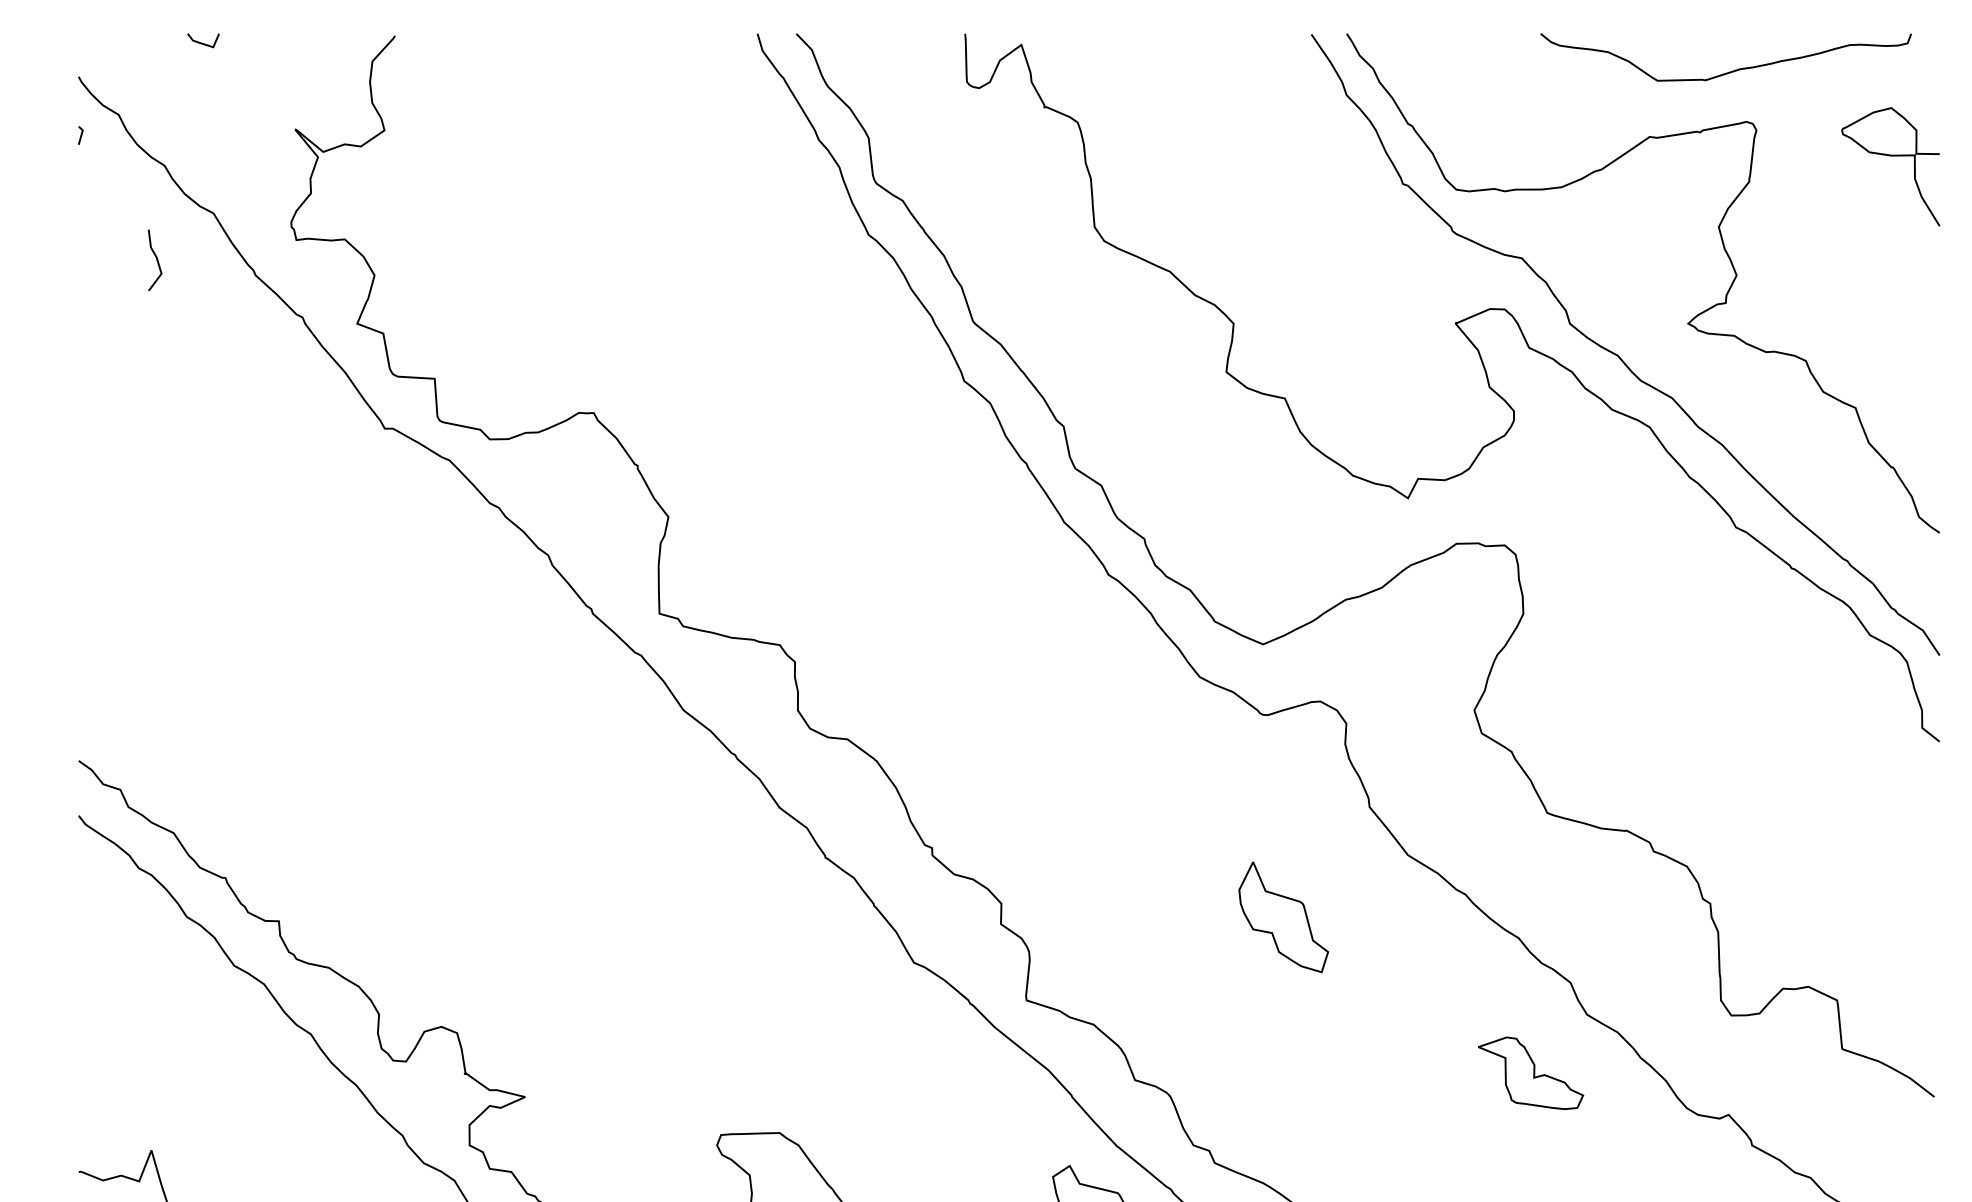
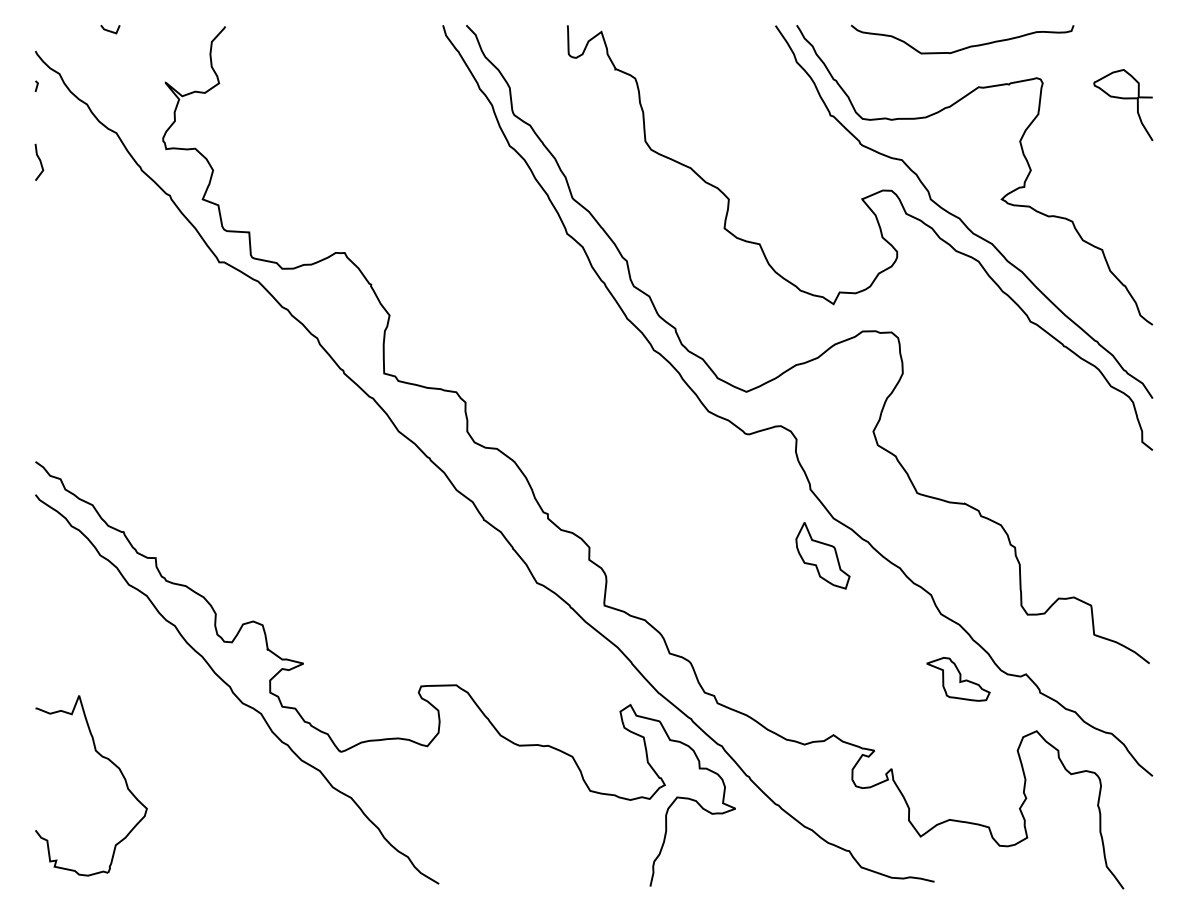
curve: (1729, 70) -> (964, 47), moved
line: (155, 258) -> (39, 161), moved
part: (1282, 916) -> (822, 555), moved
part: (1531, 1073) -> (958, 679), moved

